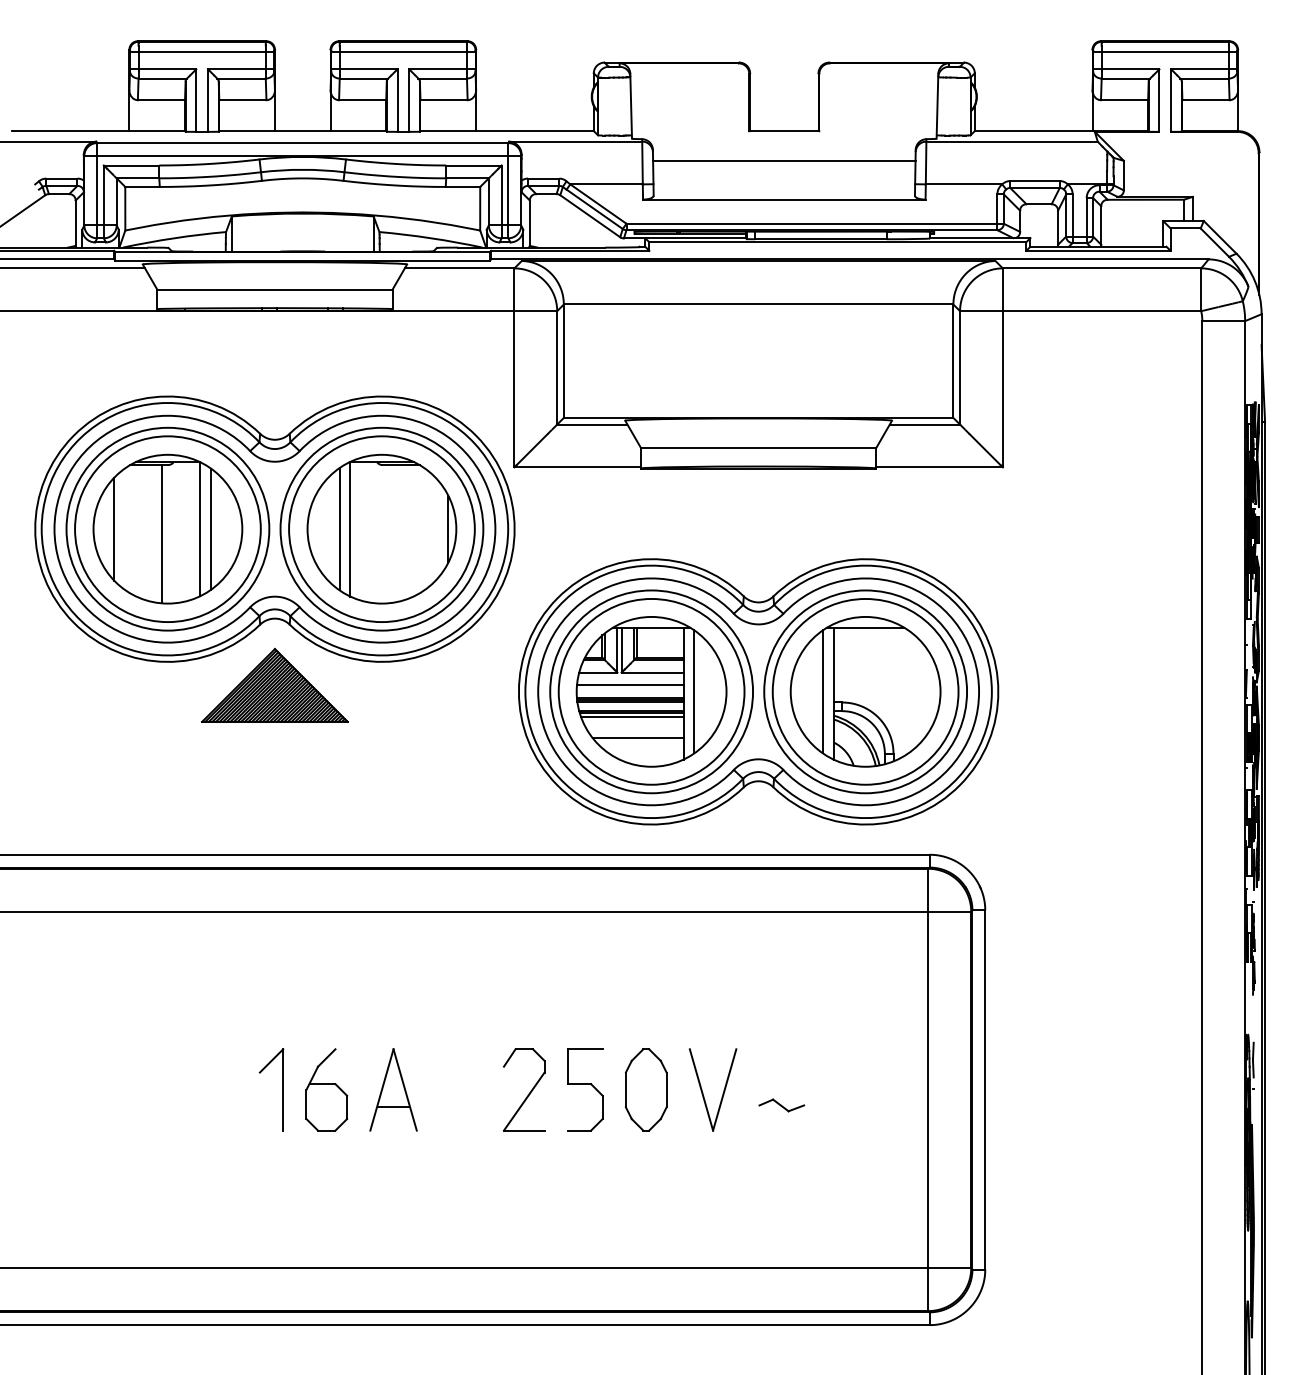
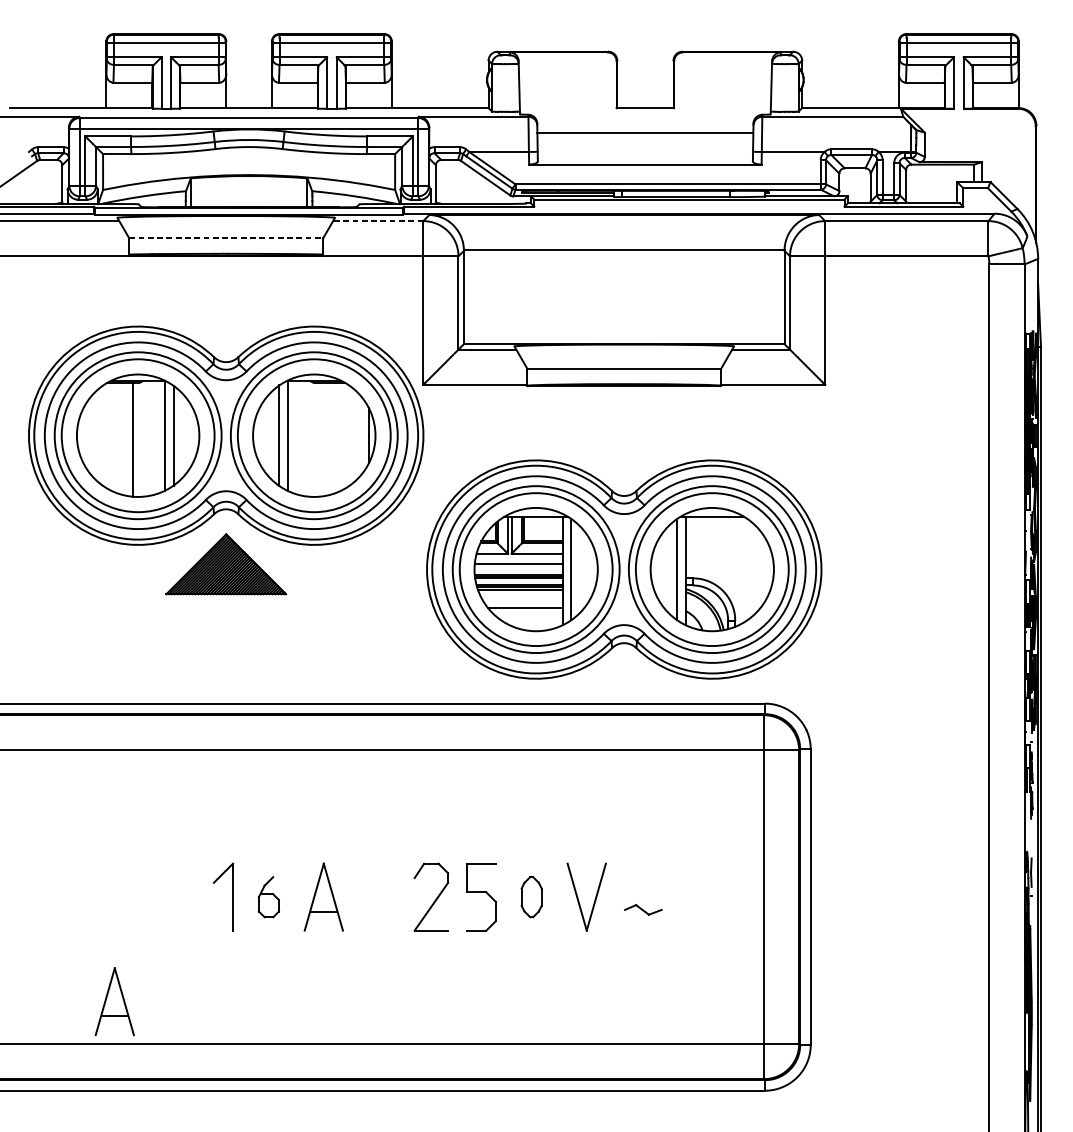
line: (459, 268) -> (378, 221), solid -> dashed
line: (274, 289) -> (225, 238), solid -> dashed
line: (114, 528) -> (94, 435), removed
part: (326, 1089) -> (268, 896), size x0.6
part: (645, 1089) -> (531, 896), size x0.6
part: (139, 1216) -> (114, 1001), added

